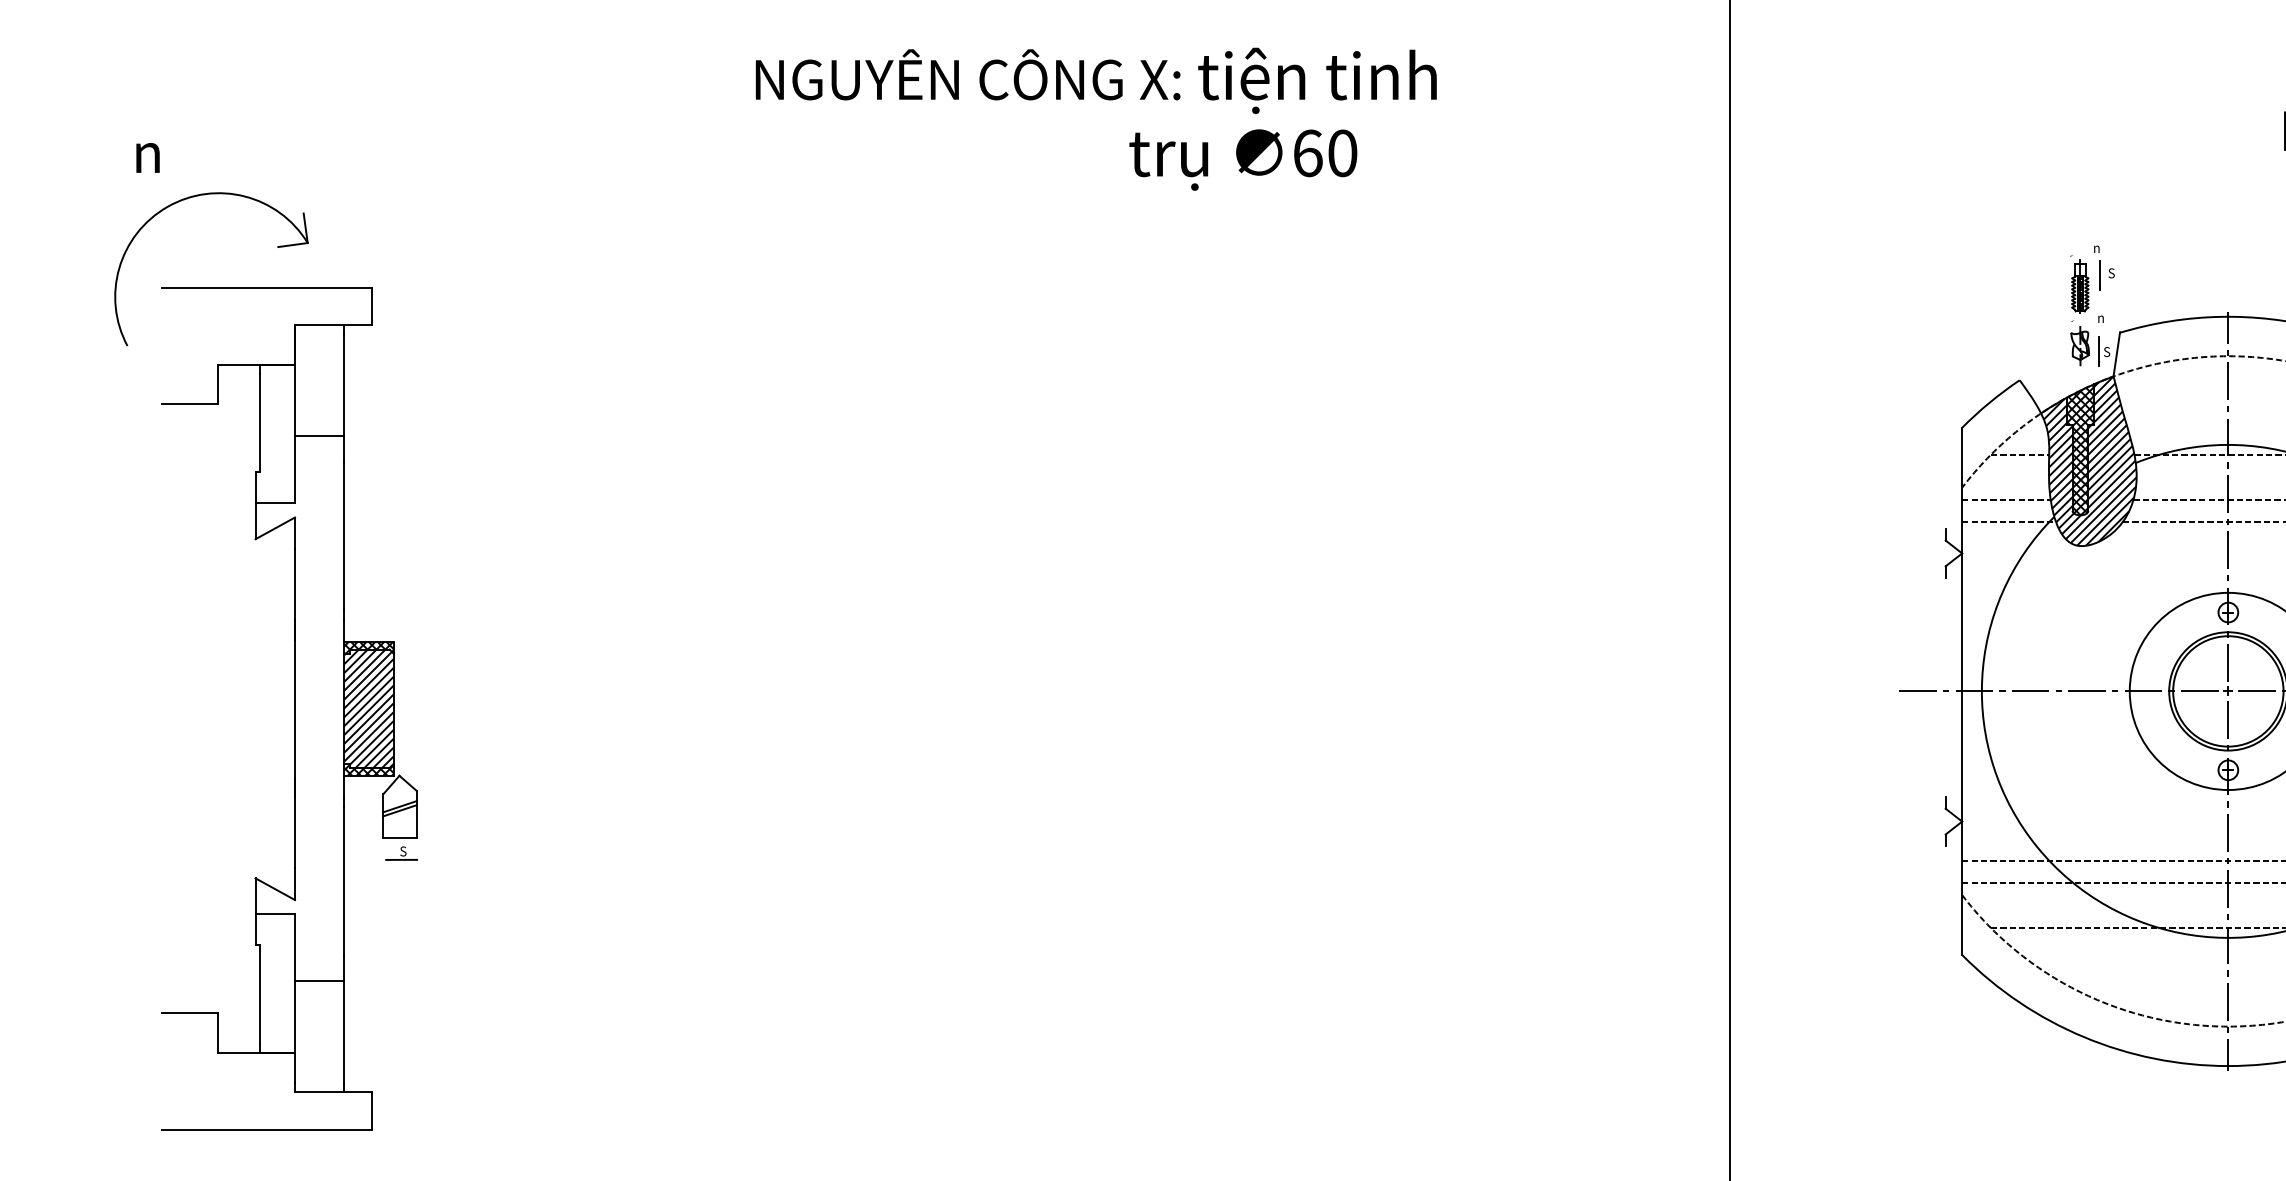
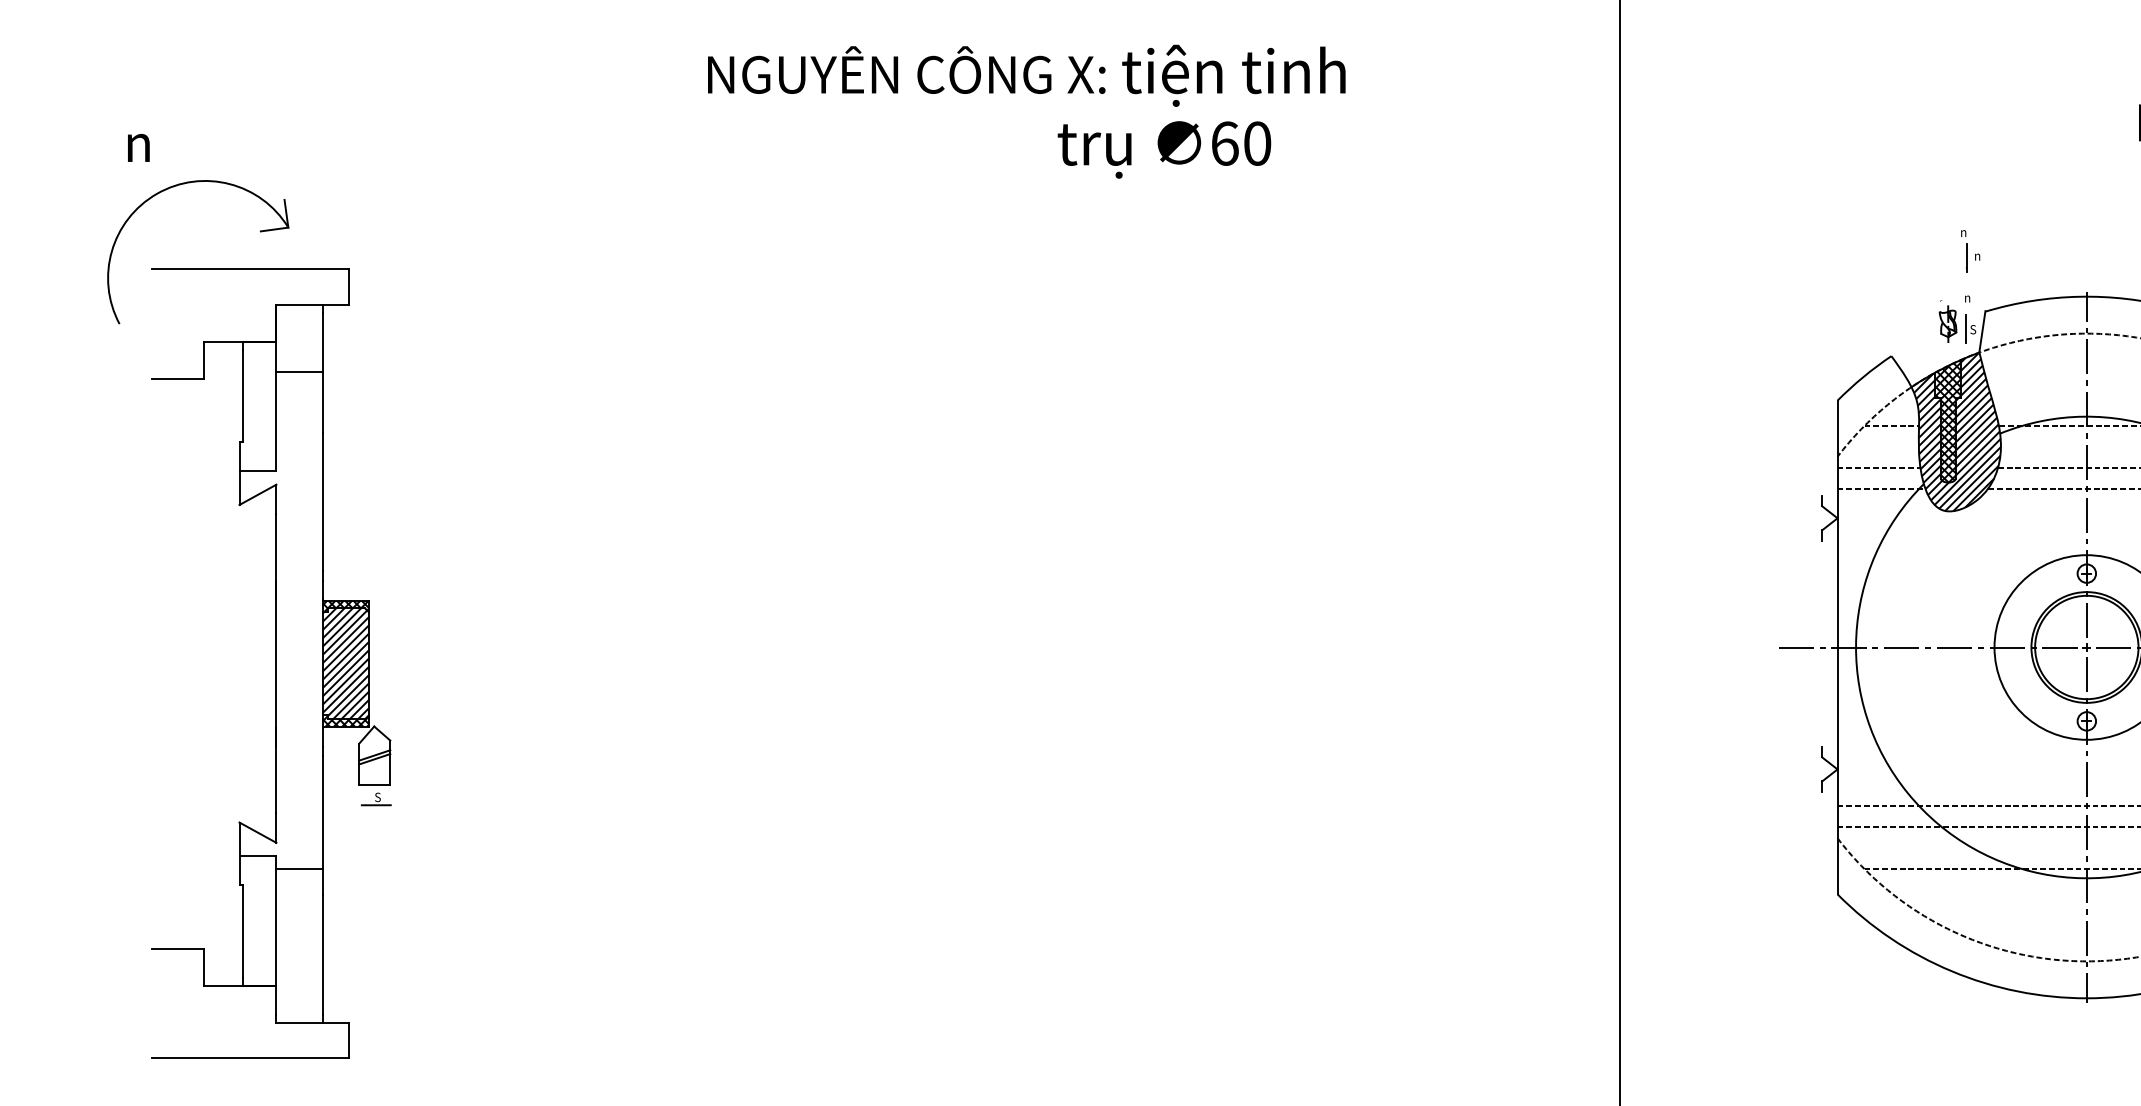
text: (2111, 273) -> (1977, 256), S -> n
part: (2079, 284) -> (1947, 266), removed
line: (319, 436) -> (299, 372), moved
line: (319, 981) -> (299, 869), moved

